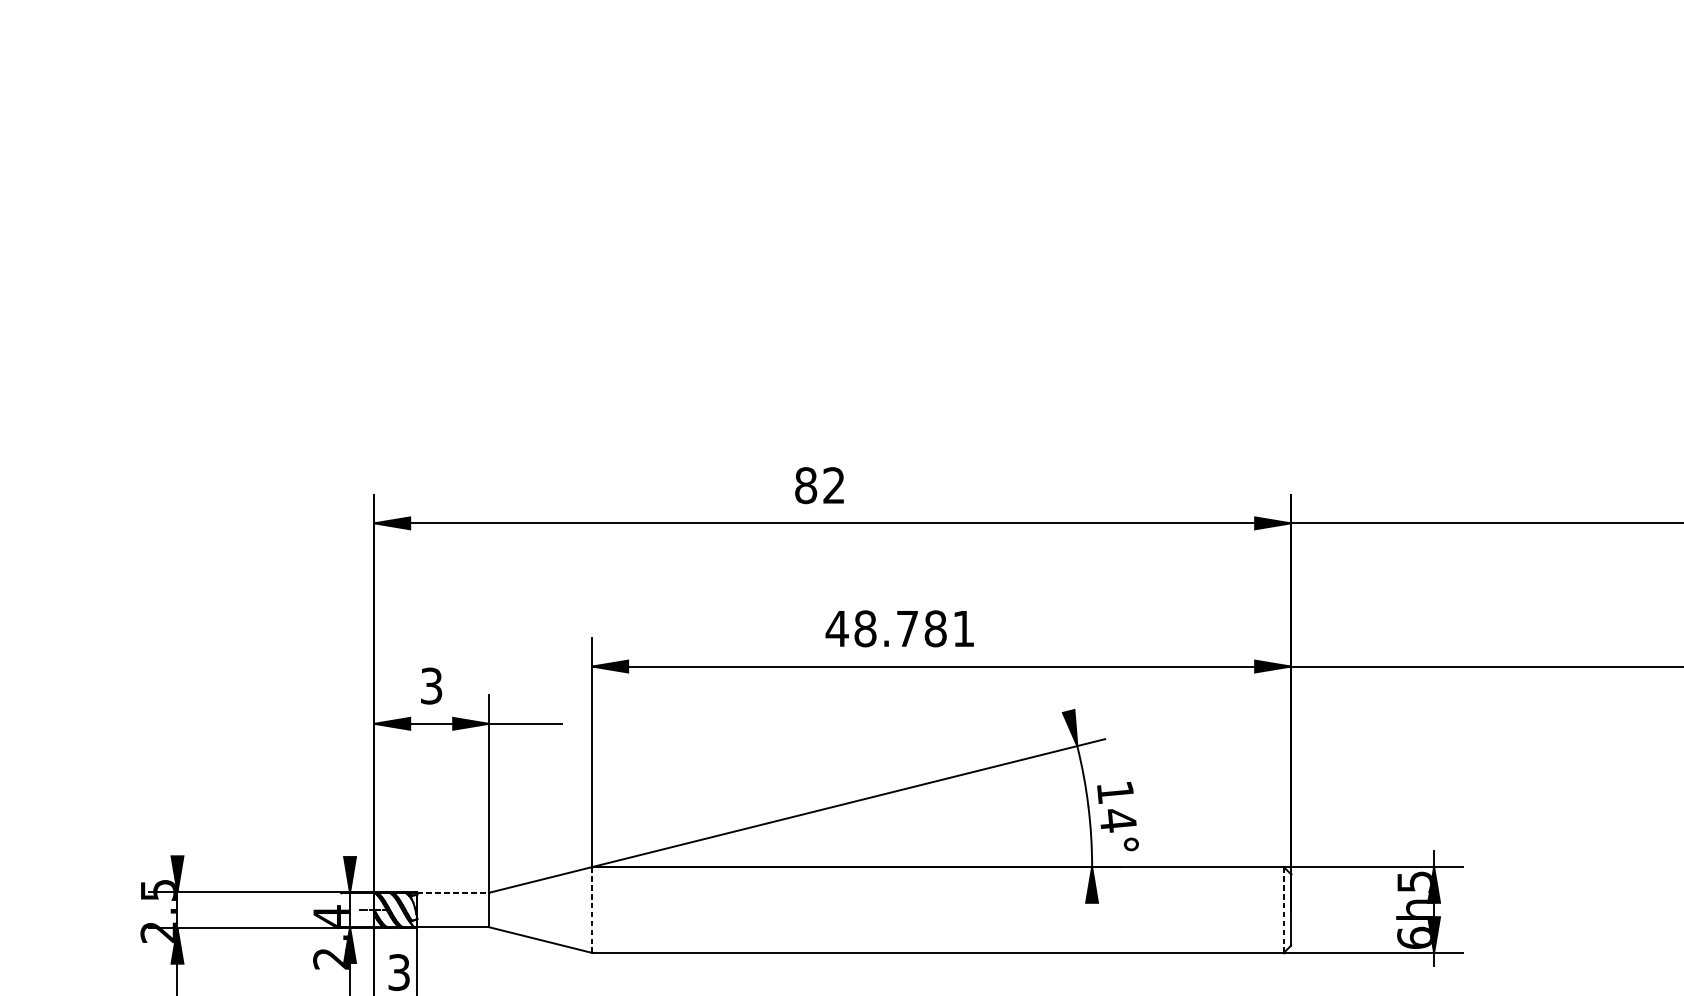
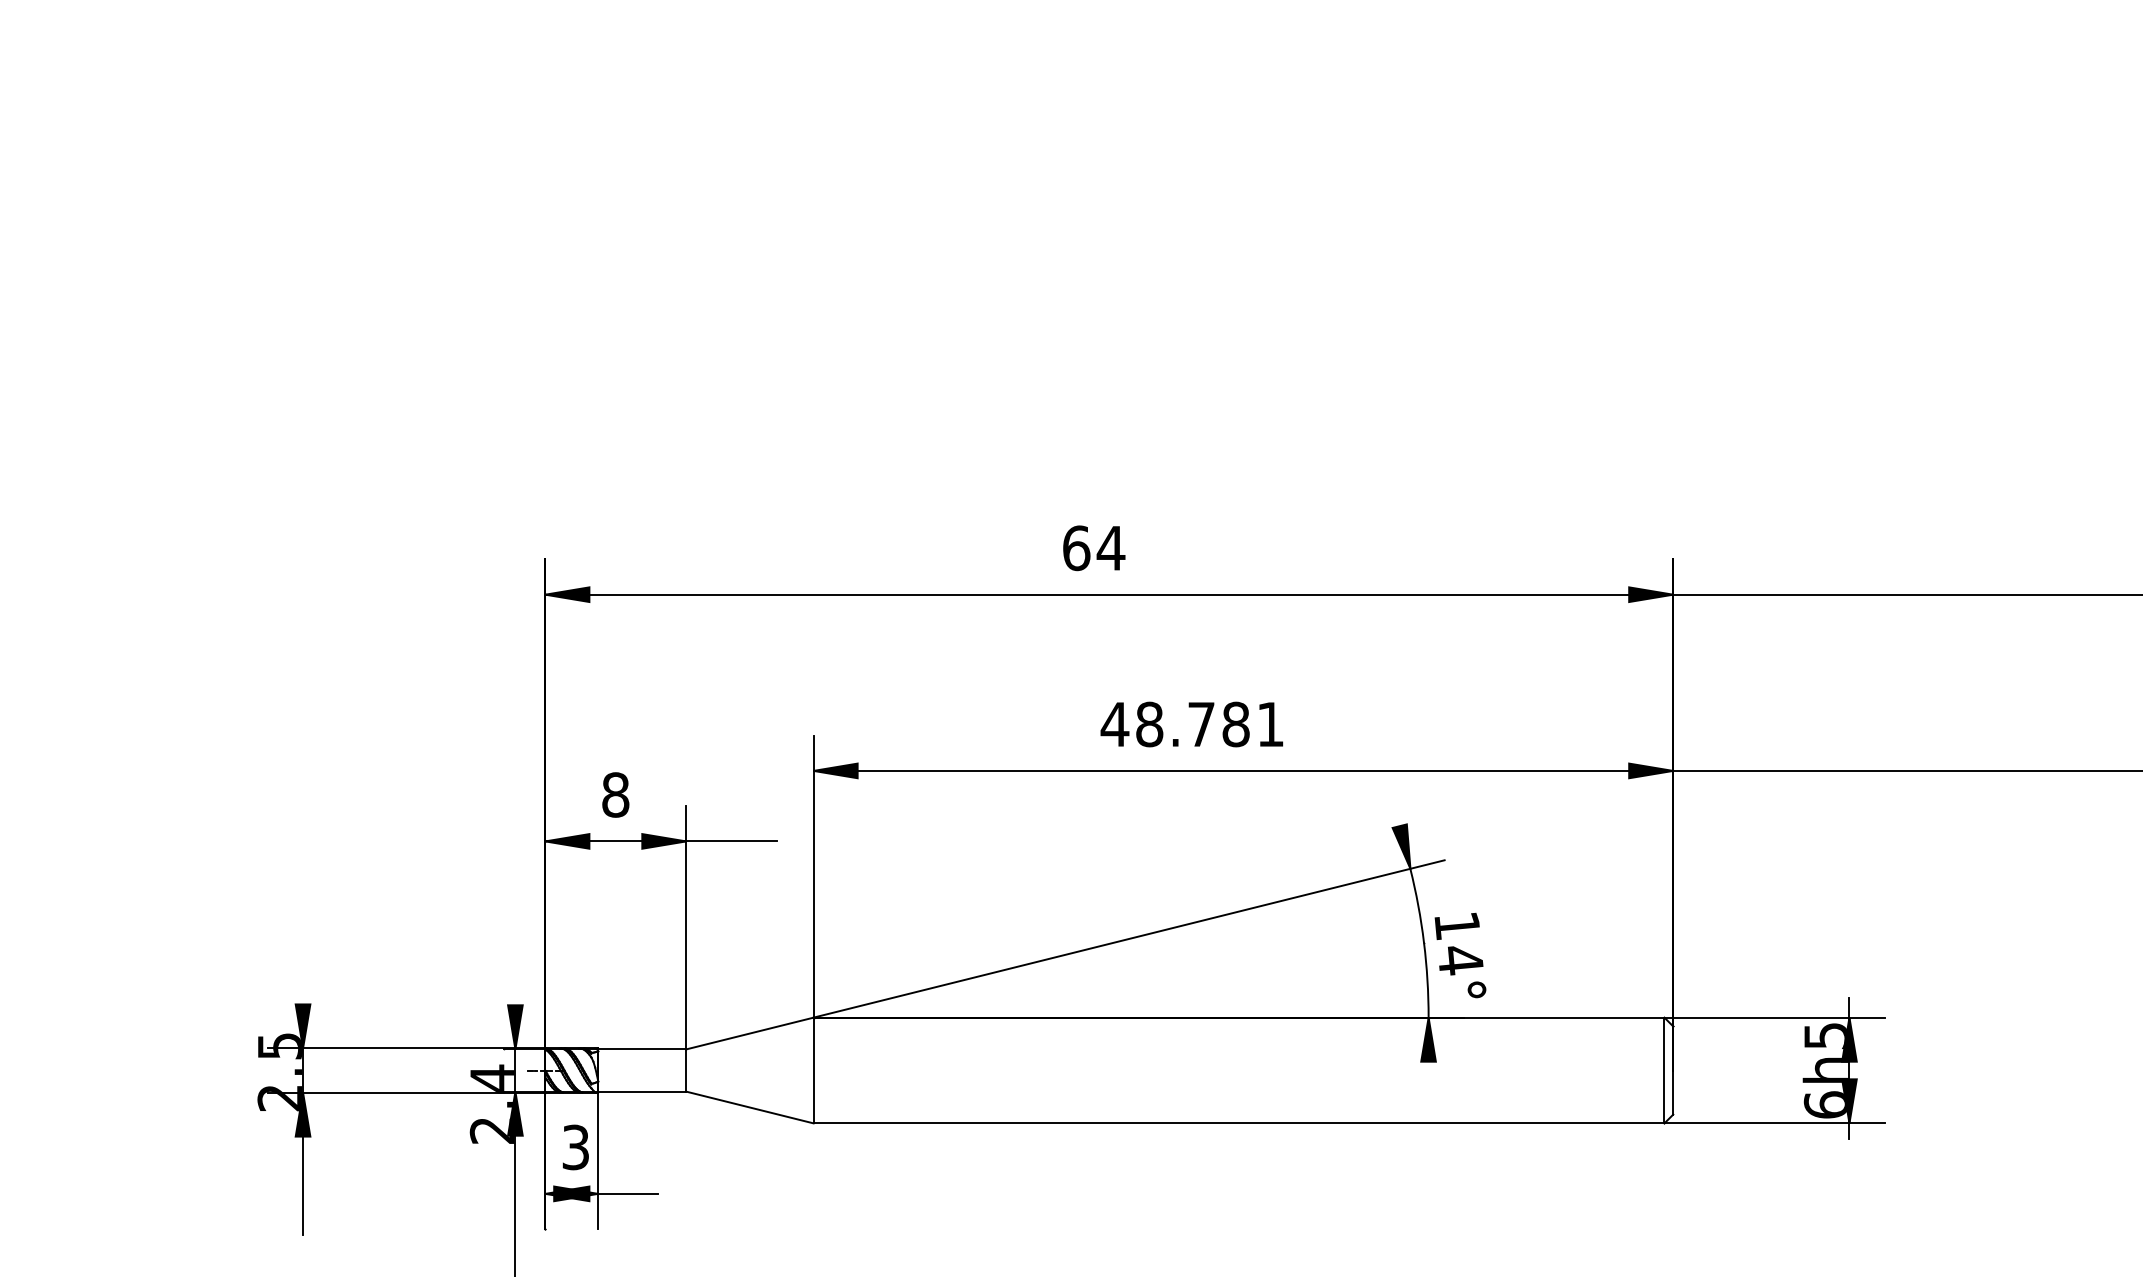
text: (820, 484) -> (1094, 547), 82 -> 64
text: (431, 685) -> (615, 794), 3 -> 8
line: (453, 892) -> (642, 1049), dashed -> solid
line: (592, 909) -> (813, 1070), dashed -> solid
line: (1283, 909) -> (1664, 1070), dashed -> solid

